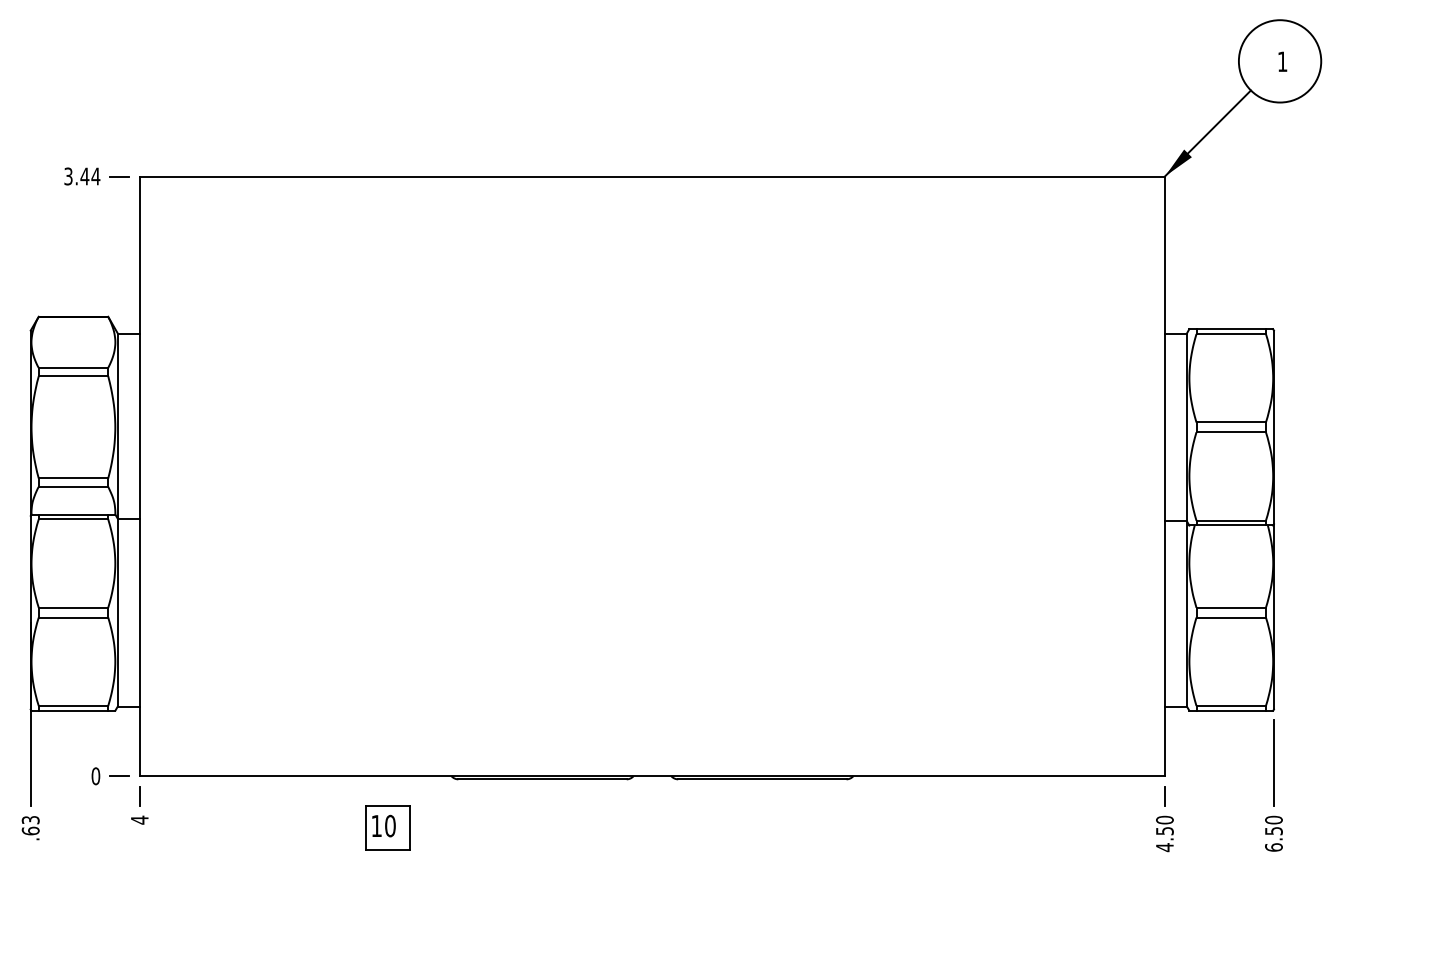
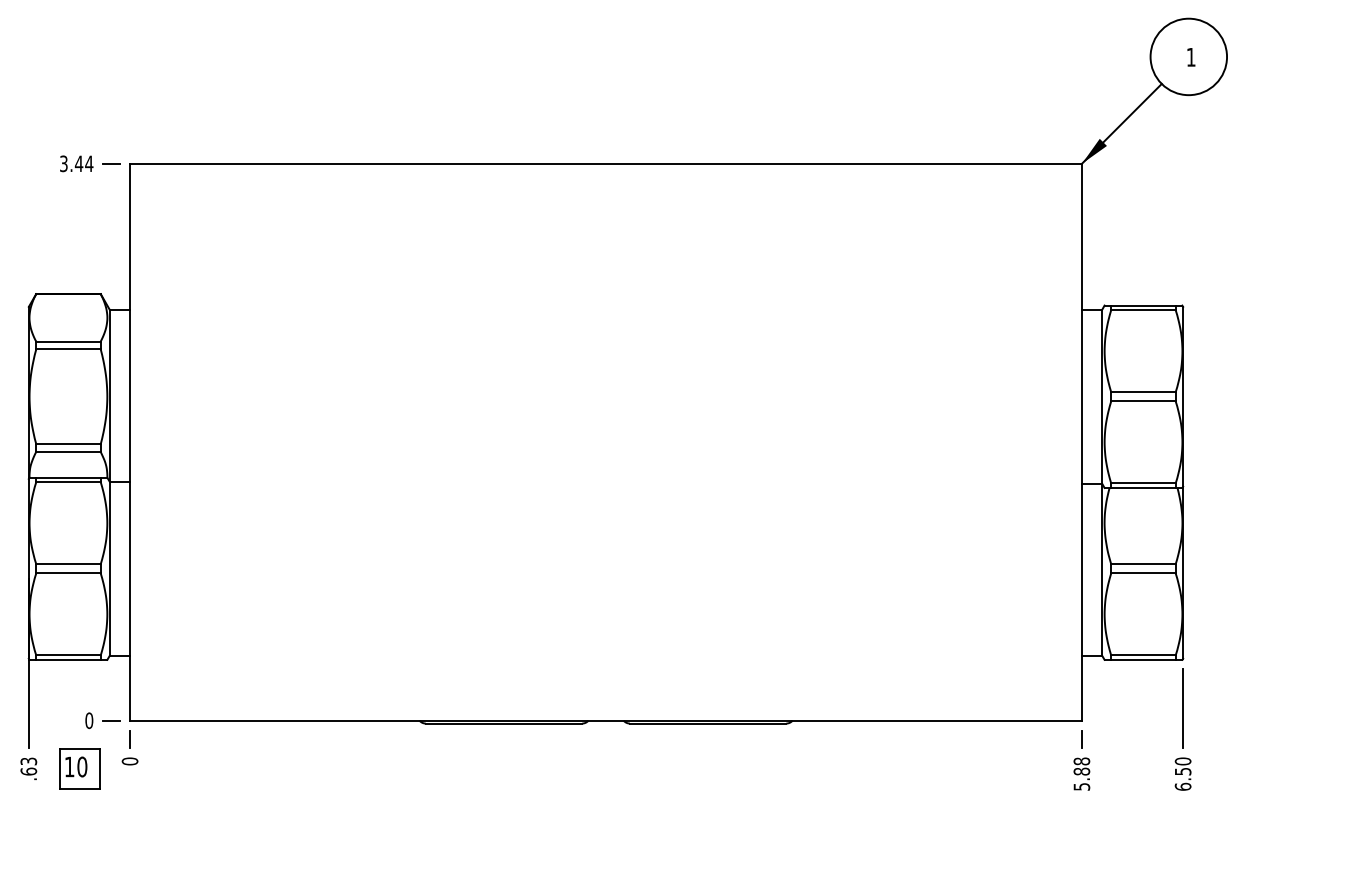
text: (139, 819) -> (129, 760), 4 -> 0
part: (387, 827) -> (79, 768), moved
text: (1164, 833) -> (1081, 773), 4.50 -> 5.88

